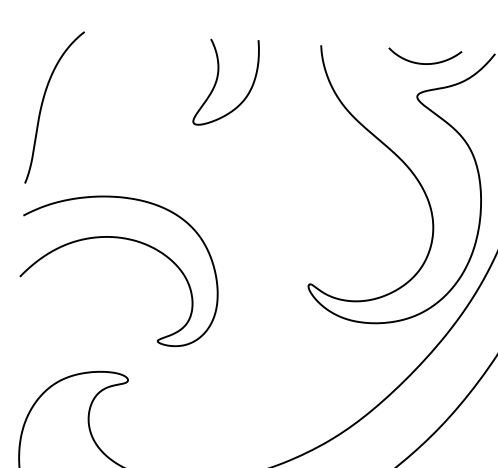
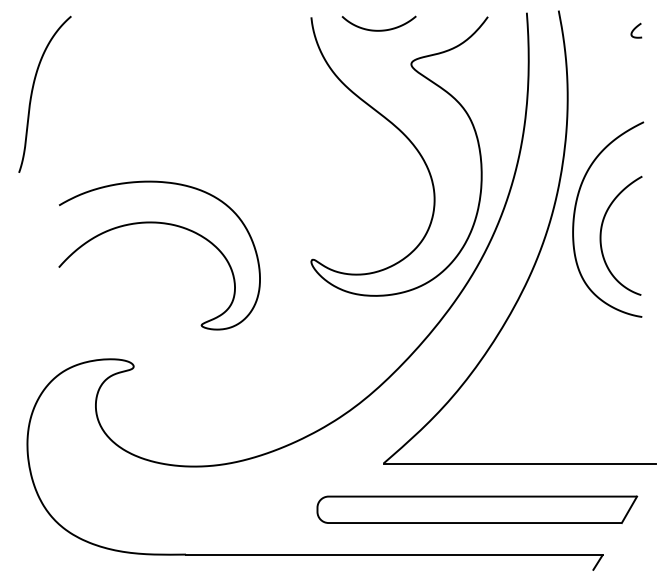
curve: (424, 62) -> (378, 29), moved
curve: (217, 81) -> (208, 59), removed
curve: (125, 239) -> (163, 224), moved

